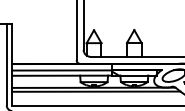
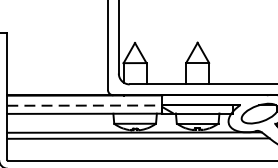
line: (61, 70) -> (84, 105), solid -> dashed

